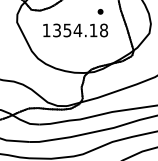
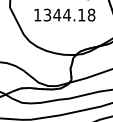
text: (67, 30) -> (57, 15), 1354.18 -> 1344.18

